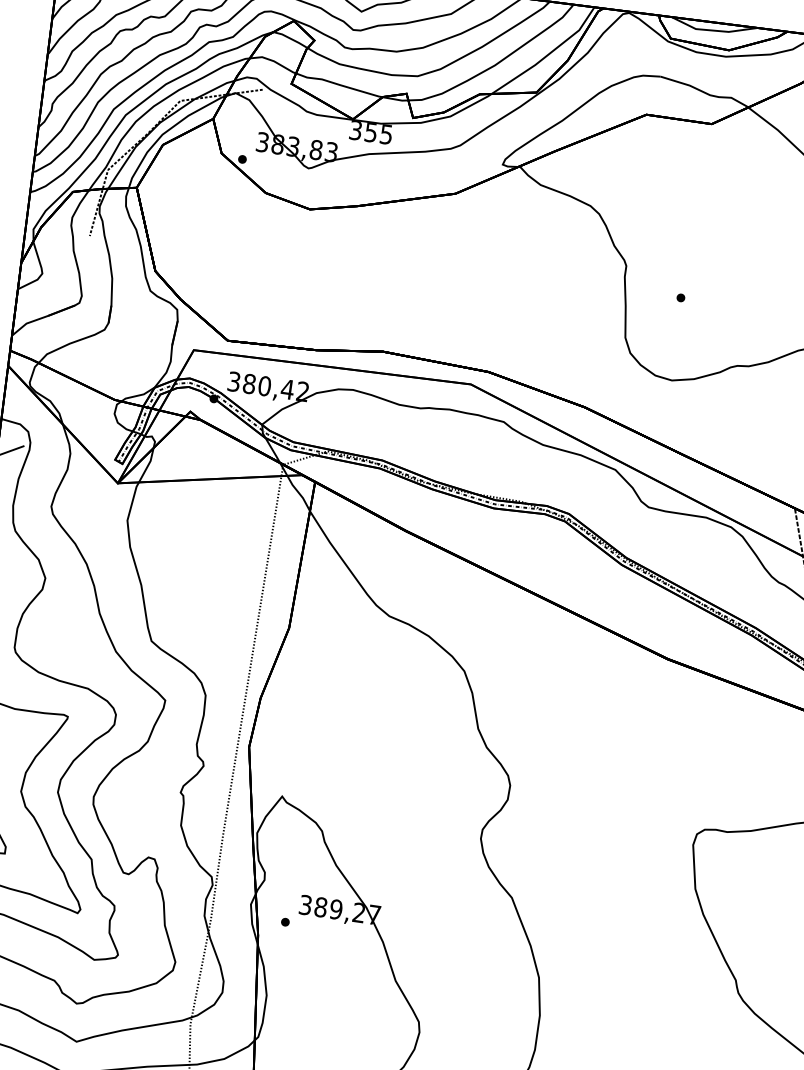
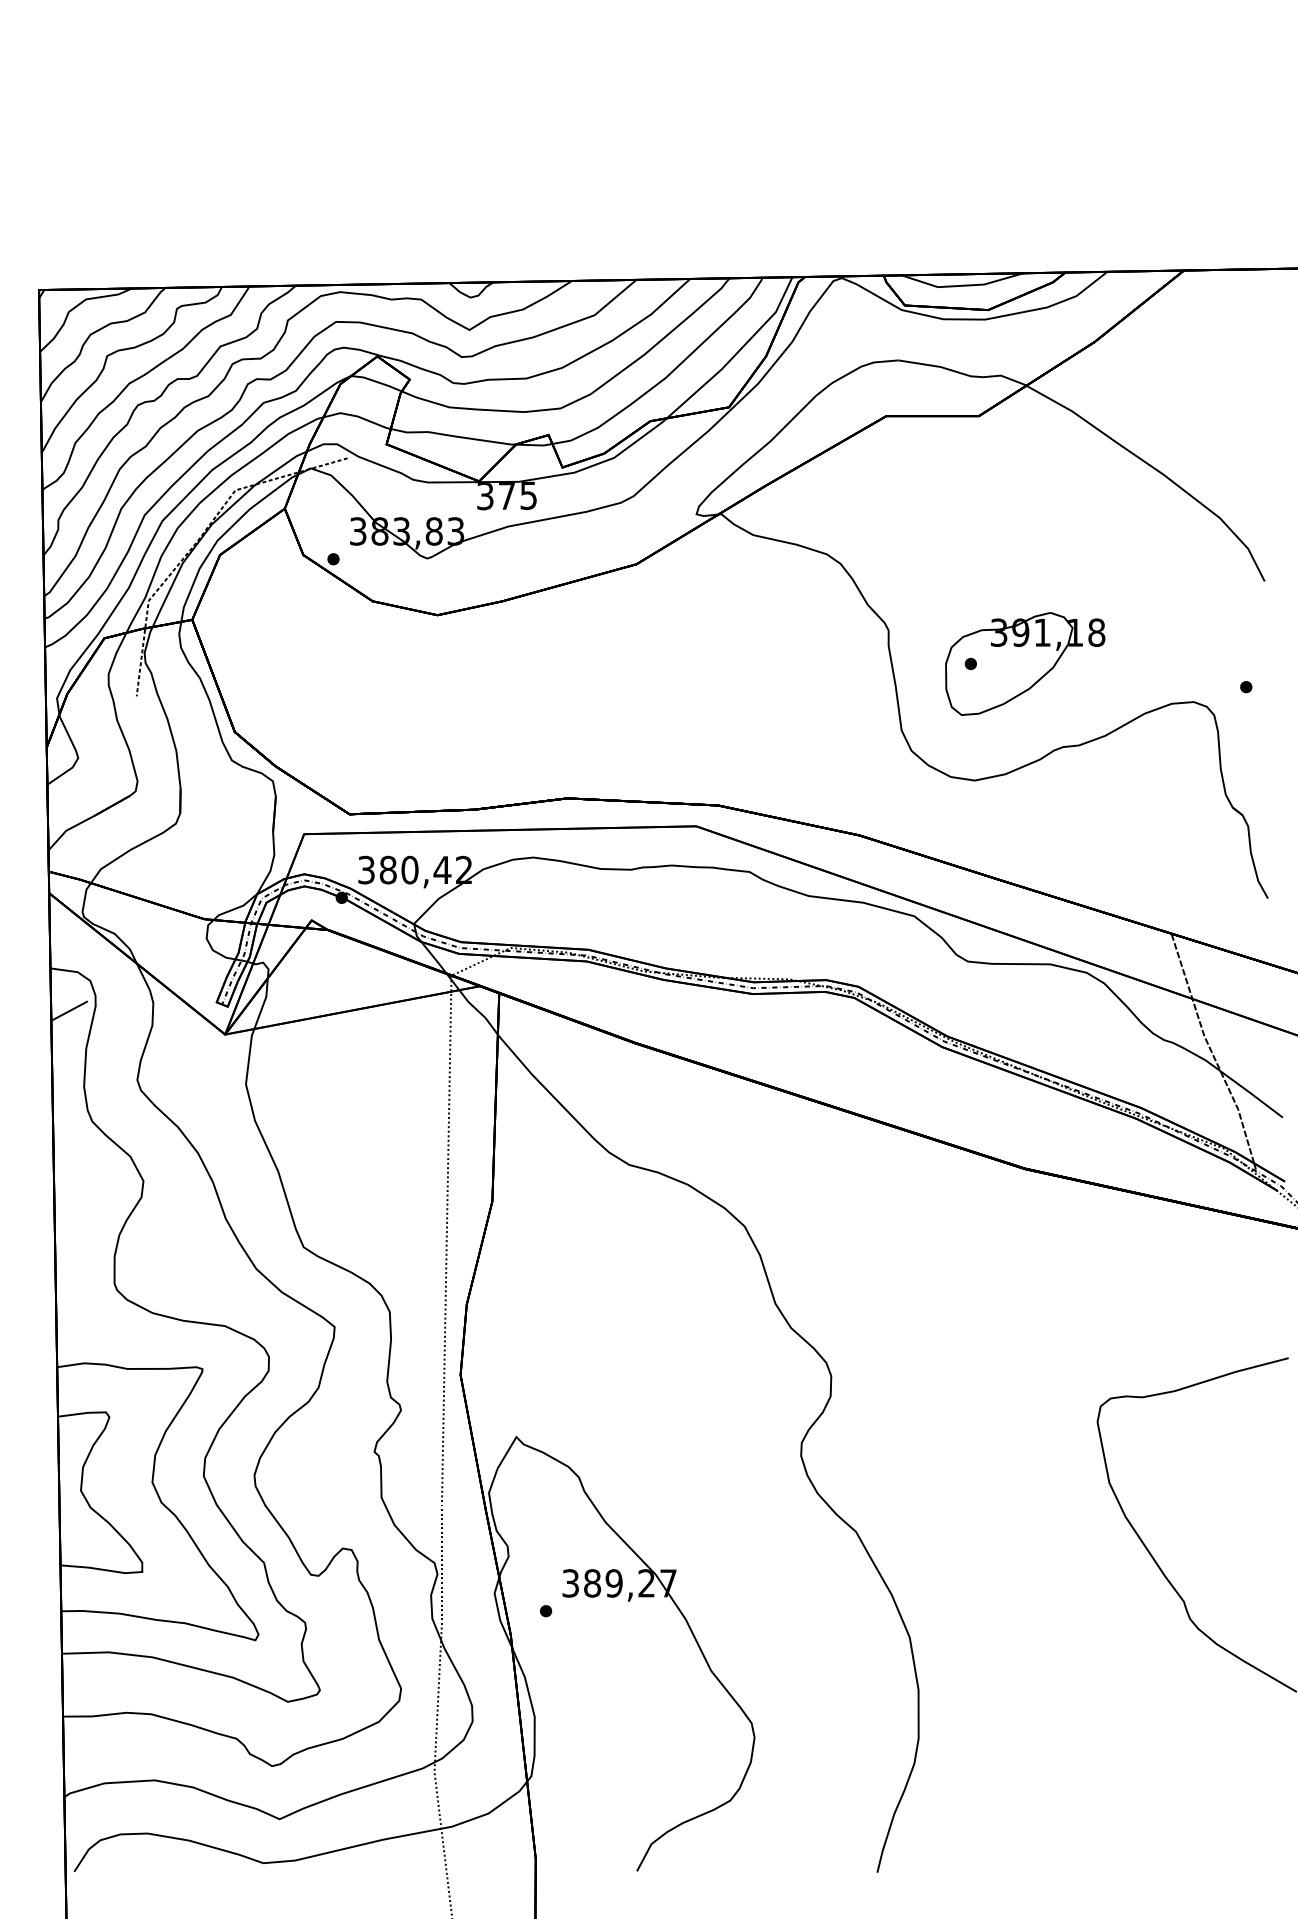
text: (370, 132) -> (506, 496), 355 -> 375
part: (719, 303) -> (1025, 663), added

